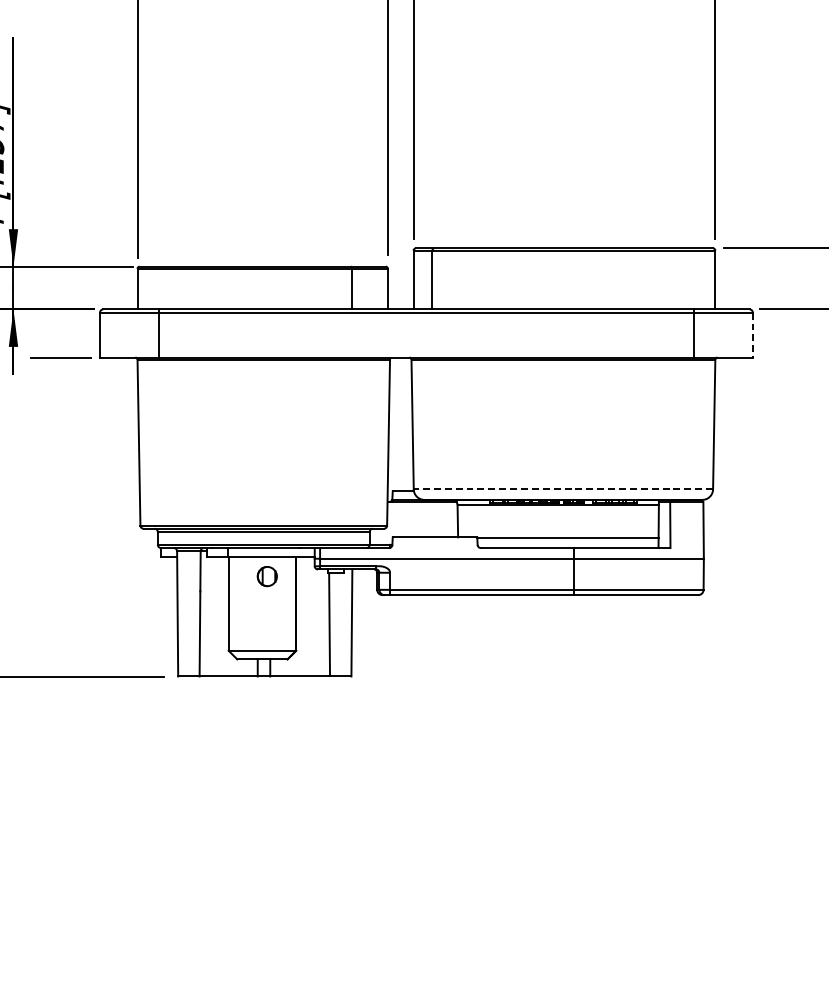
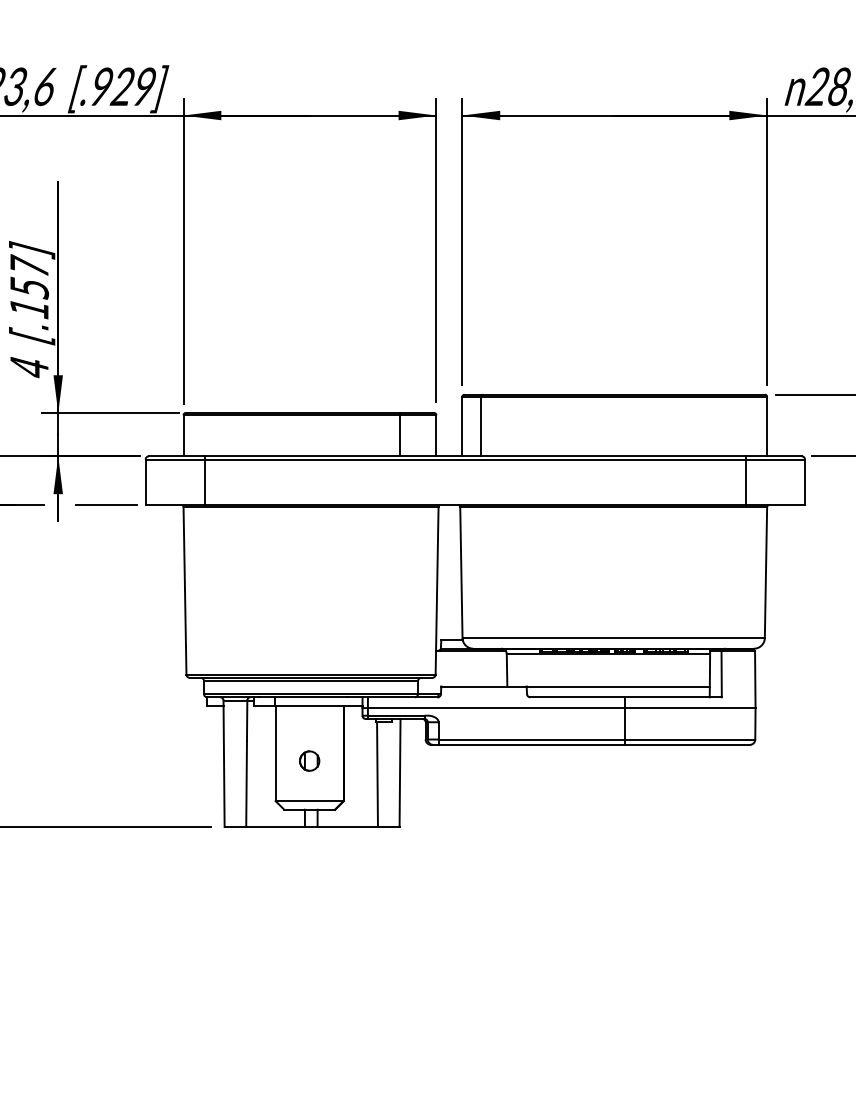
line: (753, 335) -> (805, 482), dashed -> solid
line: (563, 489) -> (613, 638), dashed -> solid
part: (267, 575) -> (309, 760), moved

